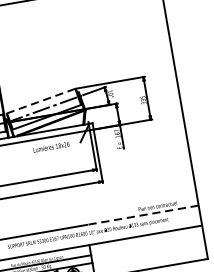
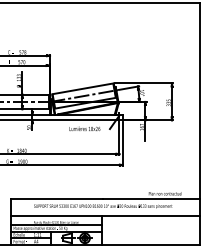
line: (40, 100) -> (82, 88), dashed -> solid
line: (142, 215) -> (151, 199), dashed -> solid

